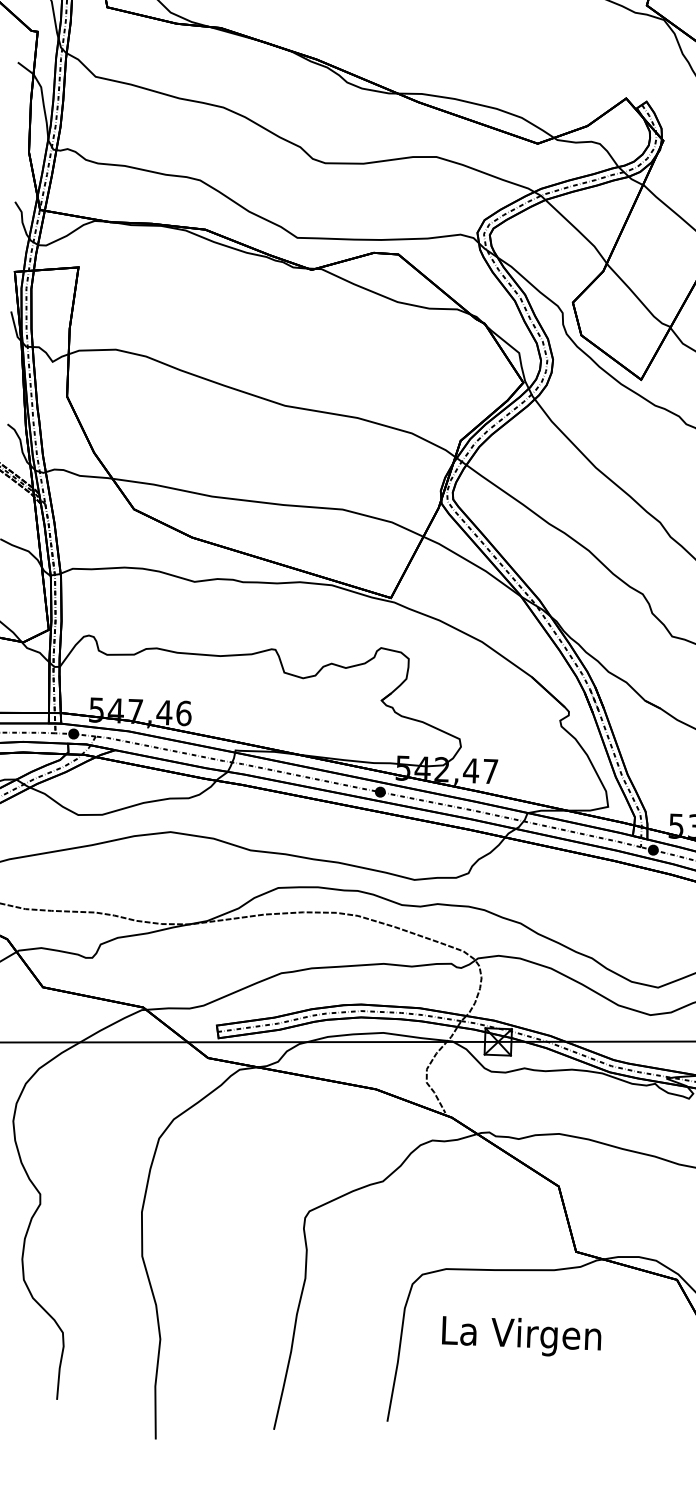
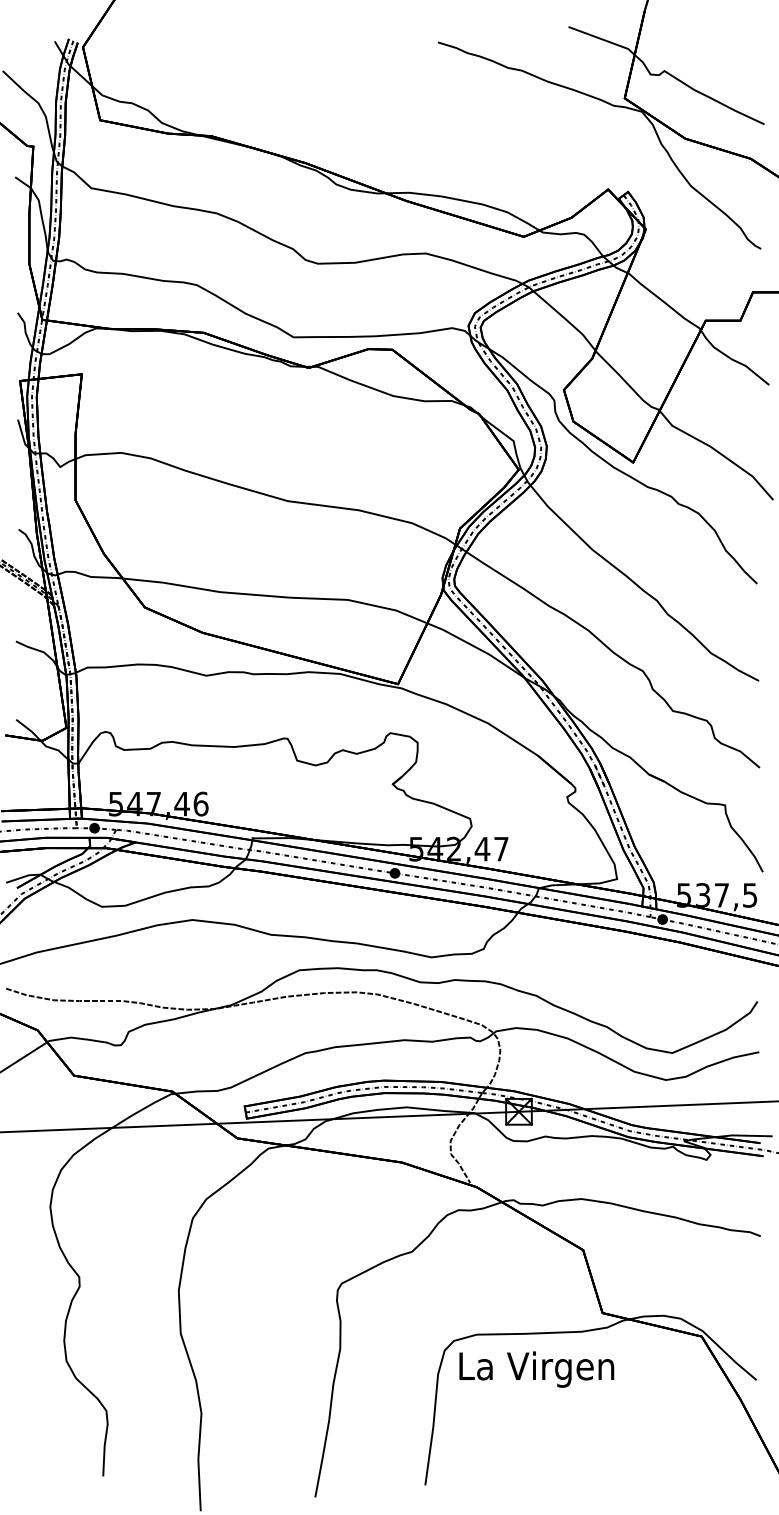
text: (521, 1336) -> (536, 1369), moved

